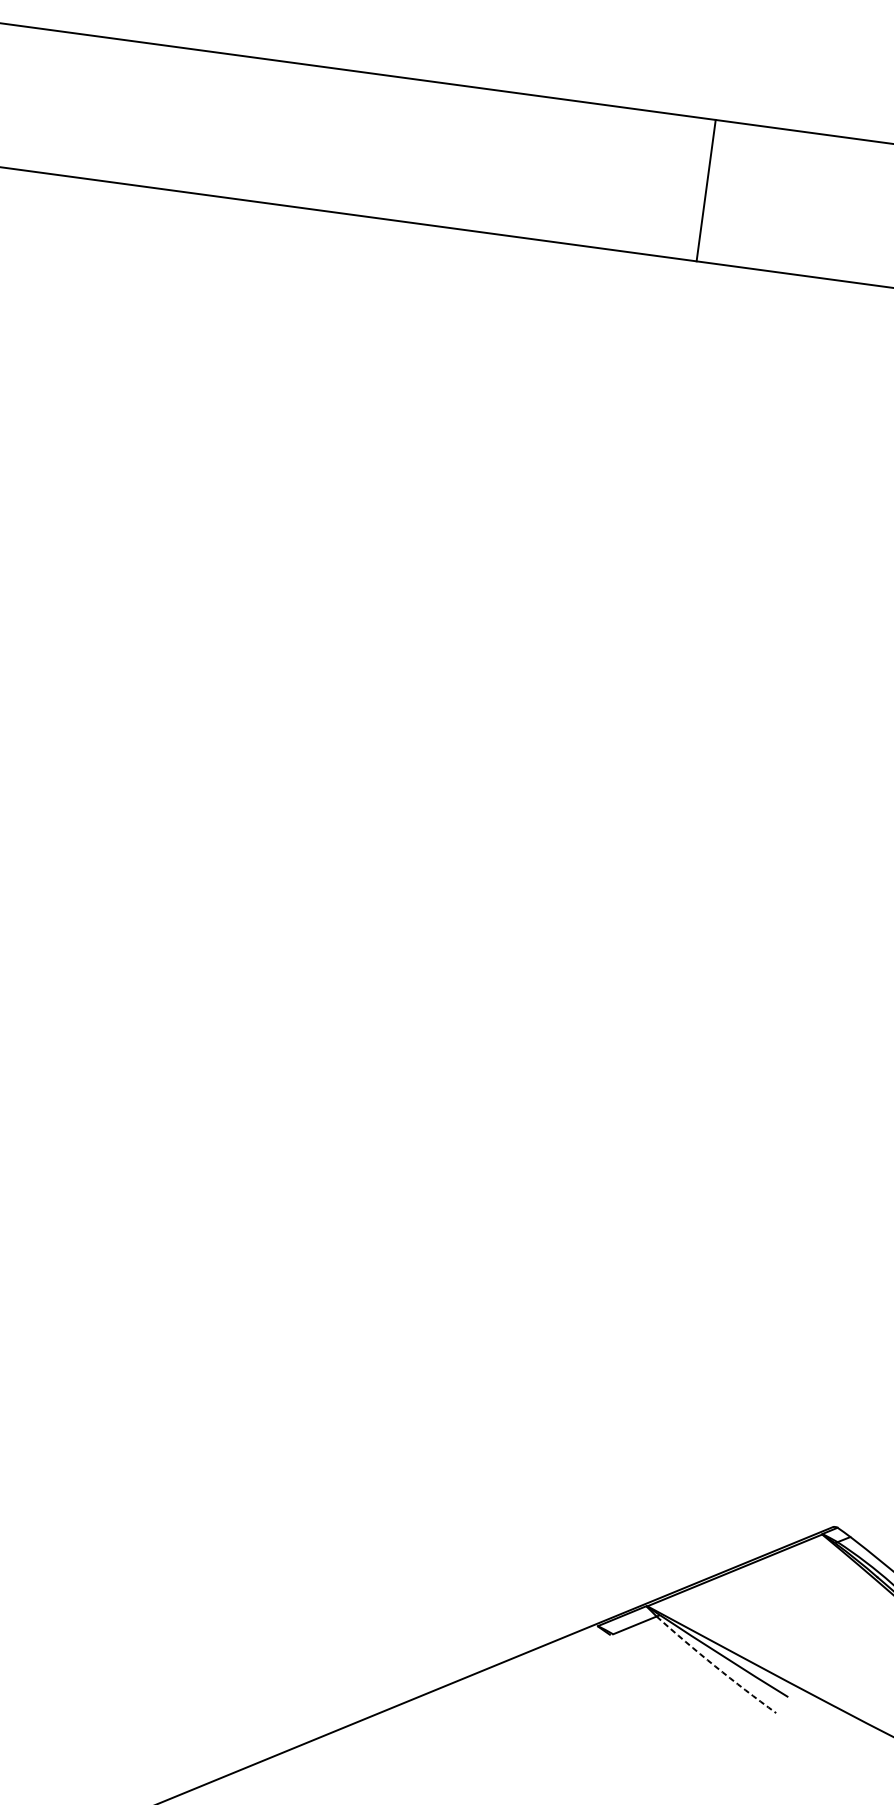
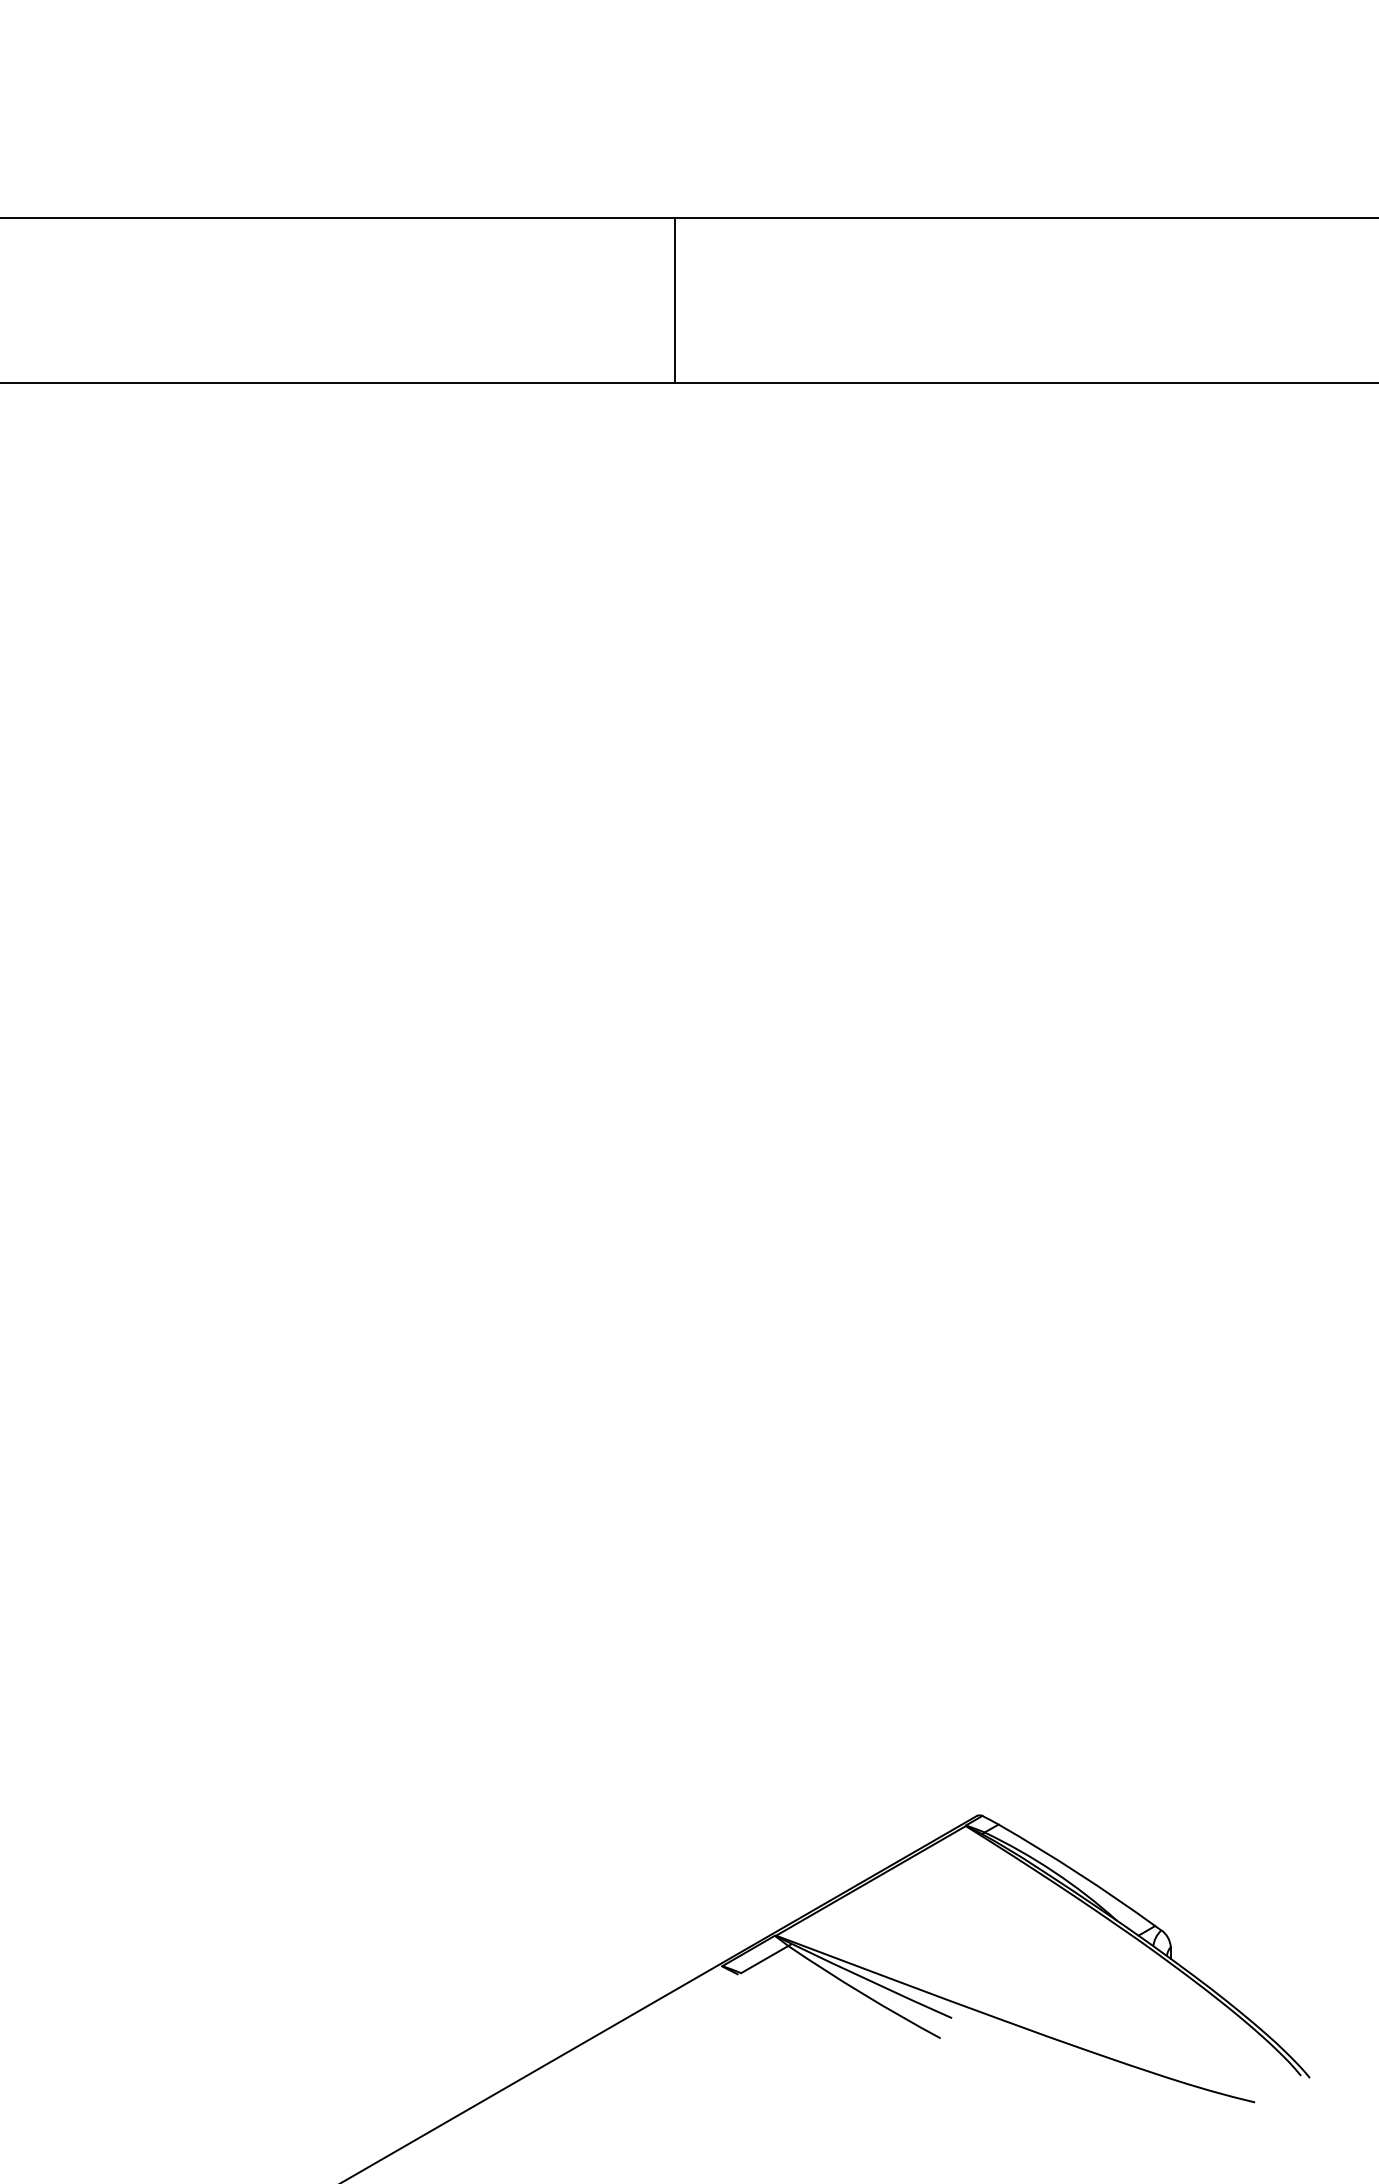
line: (706, 190) -> (674, 299), moved
arc: (715, 1666) -> (863, 1994), dashed -> solid

